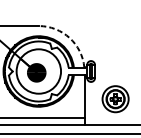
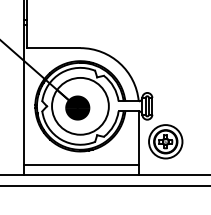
arc: (69, 38) -> (119, 63), dashed -> solid
part: (115, 98) -> (165, 141), moved

